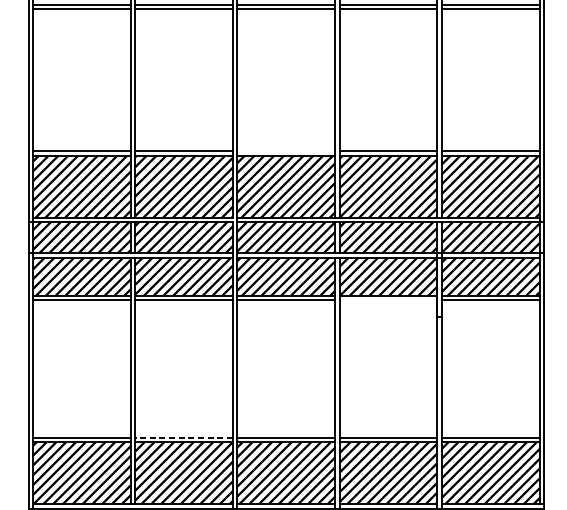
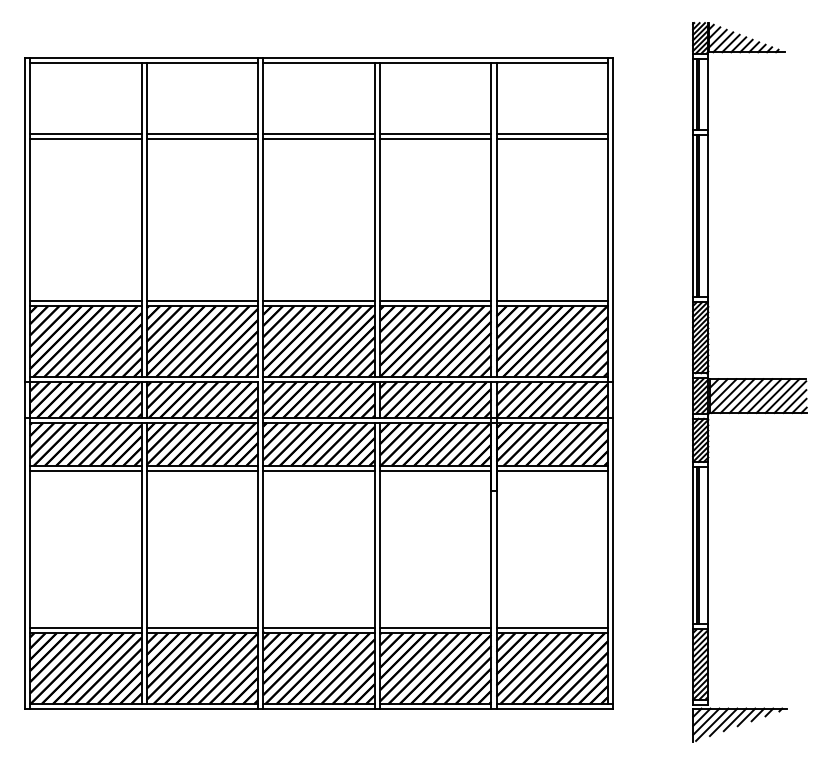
line: (285, 151) -> (318, 301), added
line: (388, 300) -> (435, 471), added
line: (184, 438) -> (202, 628), dashed -> solid

